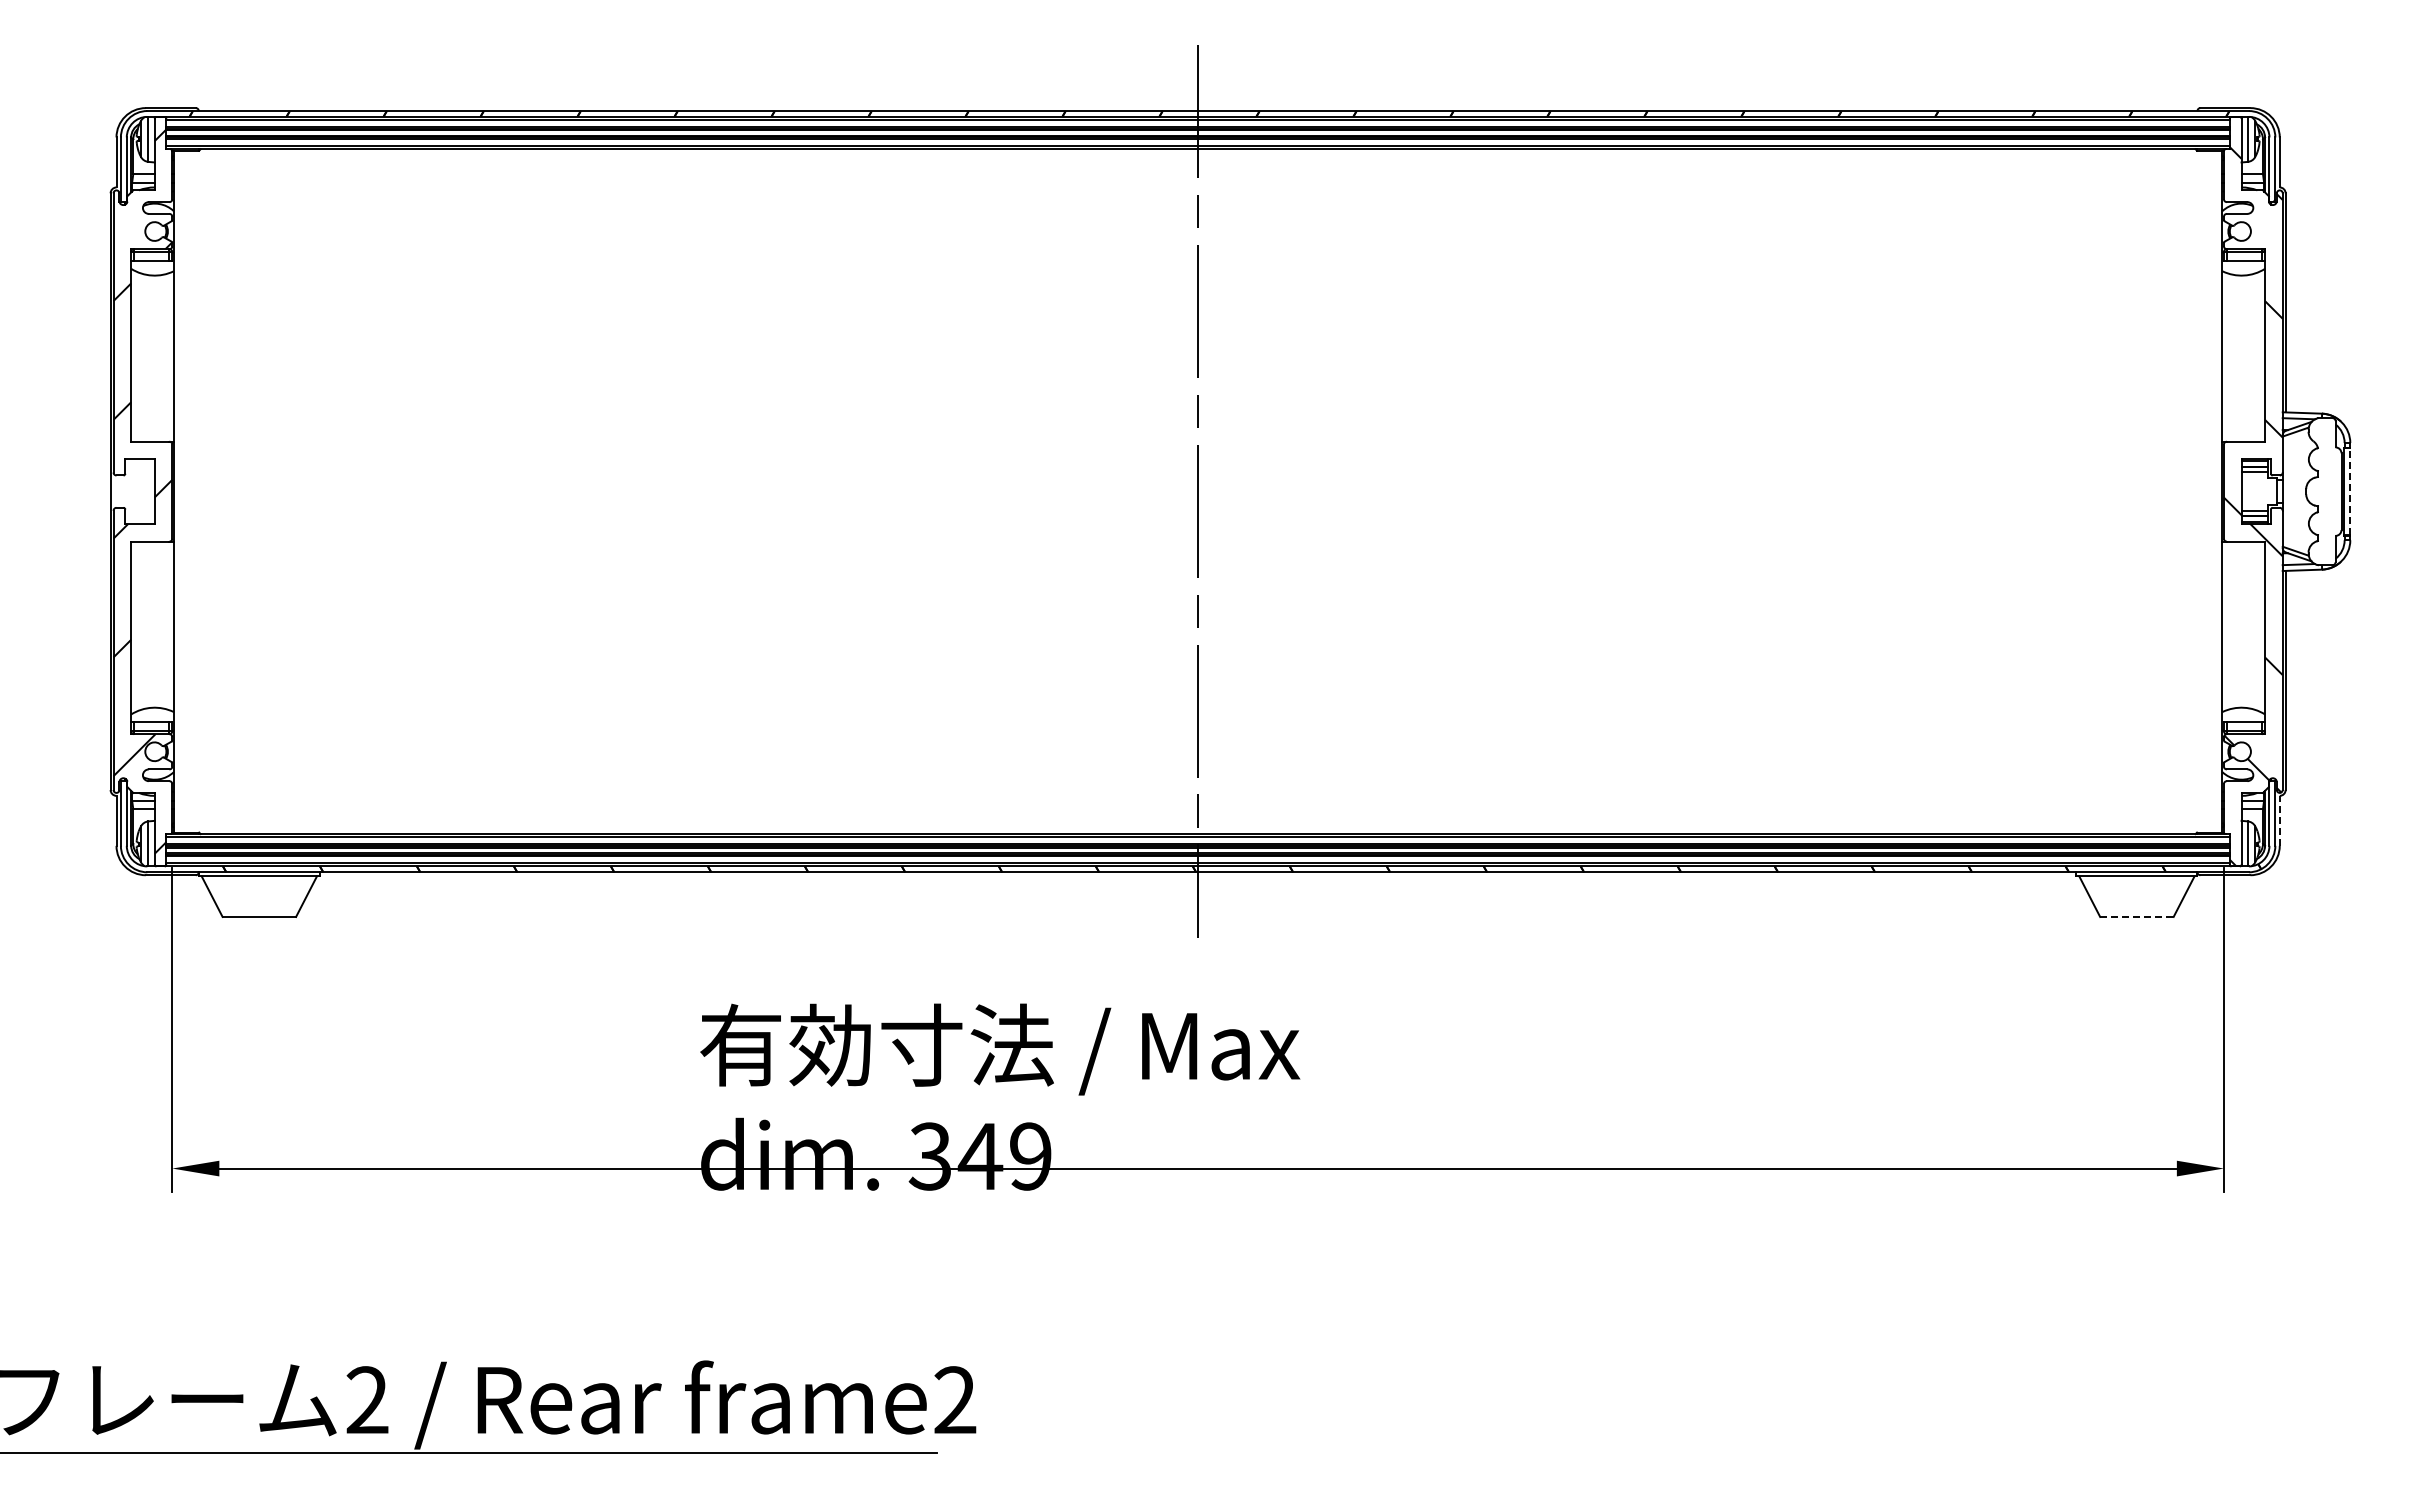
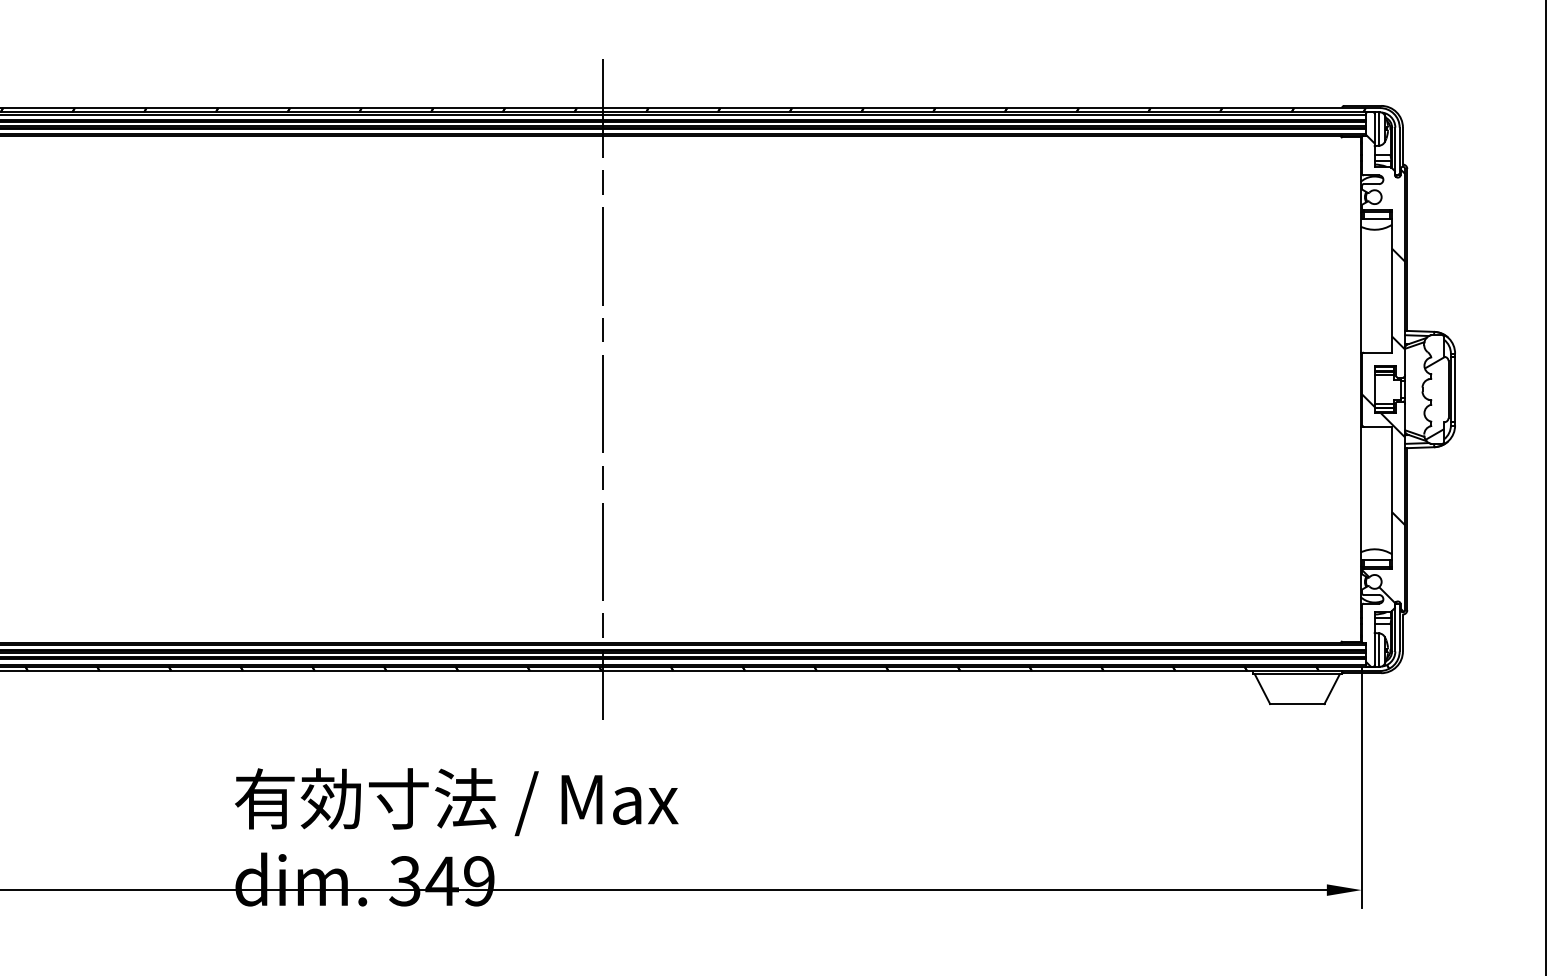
line: (2350, 491) -> (1455, 389), dashed -> solid
hatch: (2322, 503) -> (1434, 398), added
line: (2279, 820) -> (1402, 632), dashed -> solid
line: (2136, 916) -> (1297, 703), dashed -> solid

